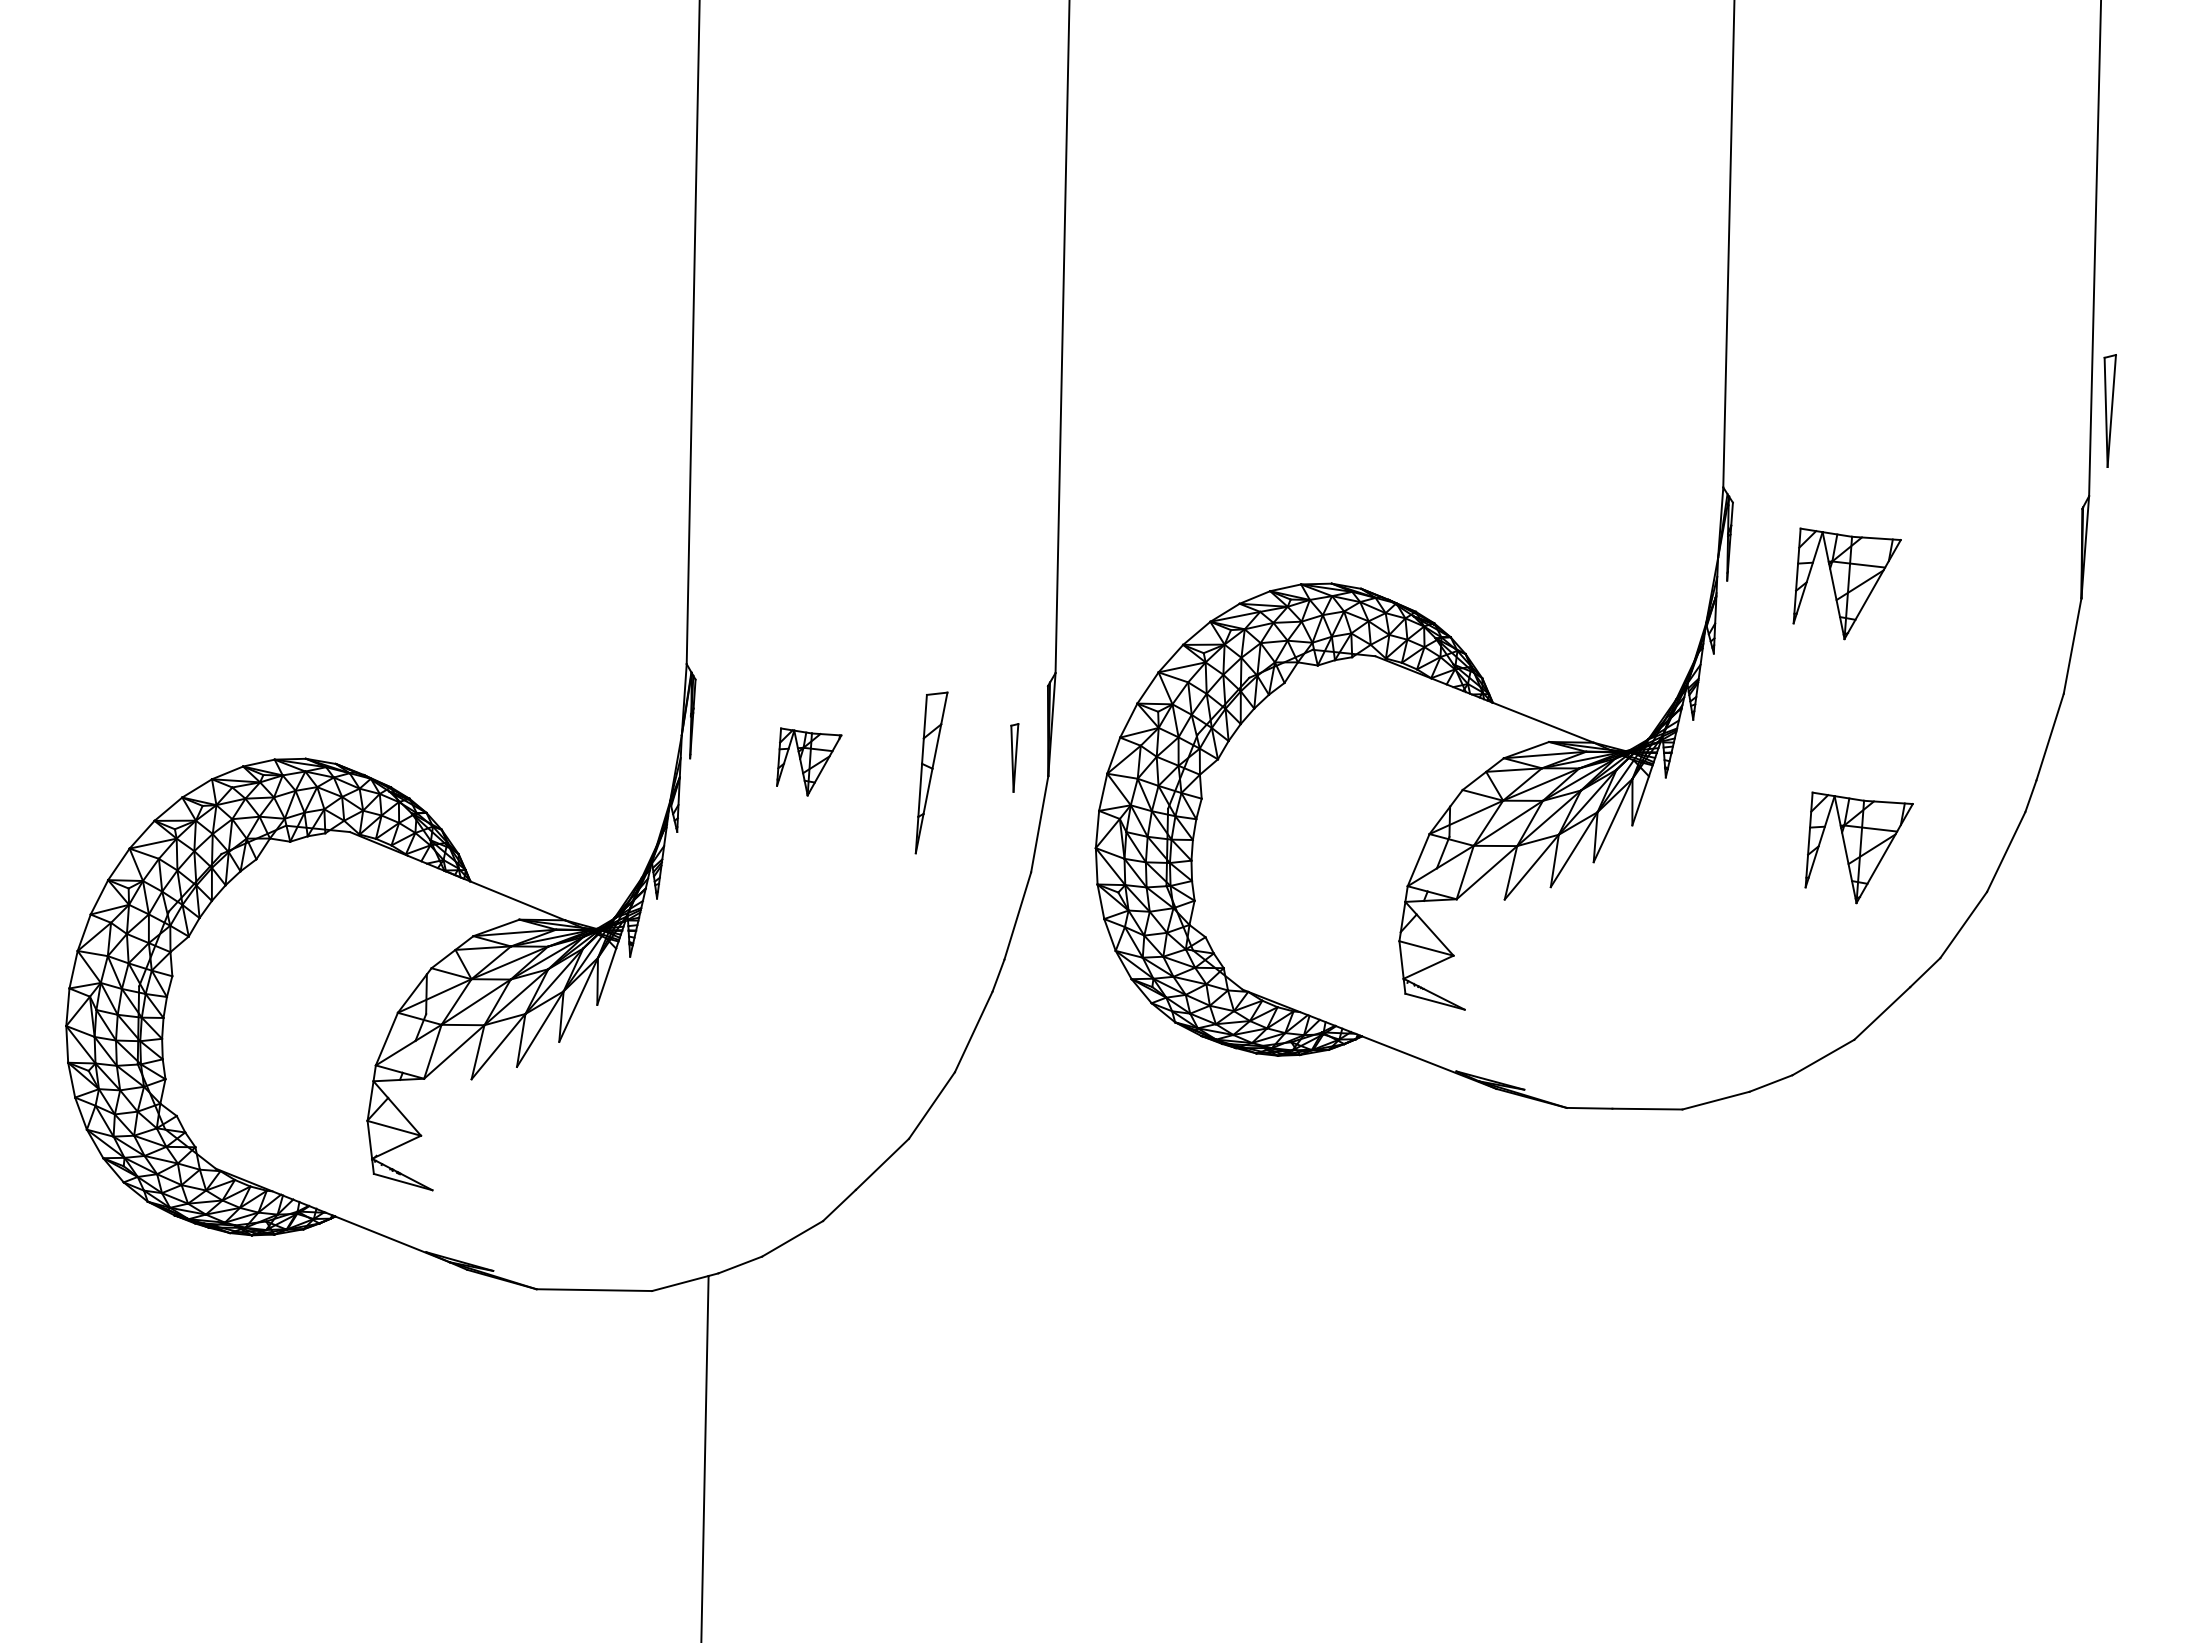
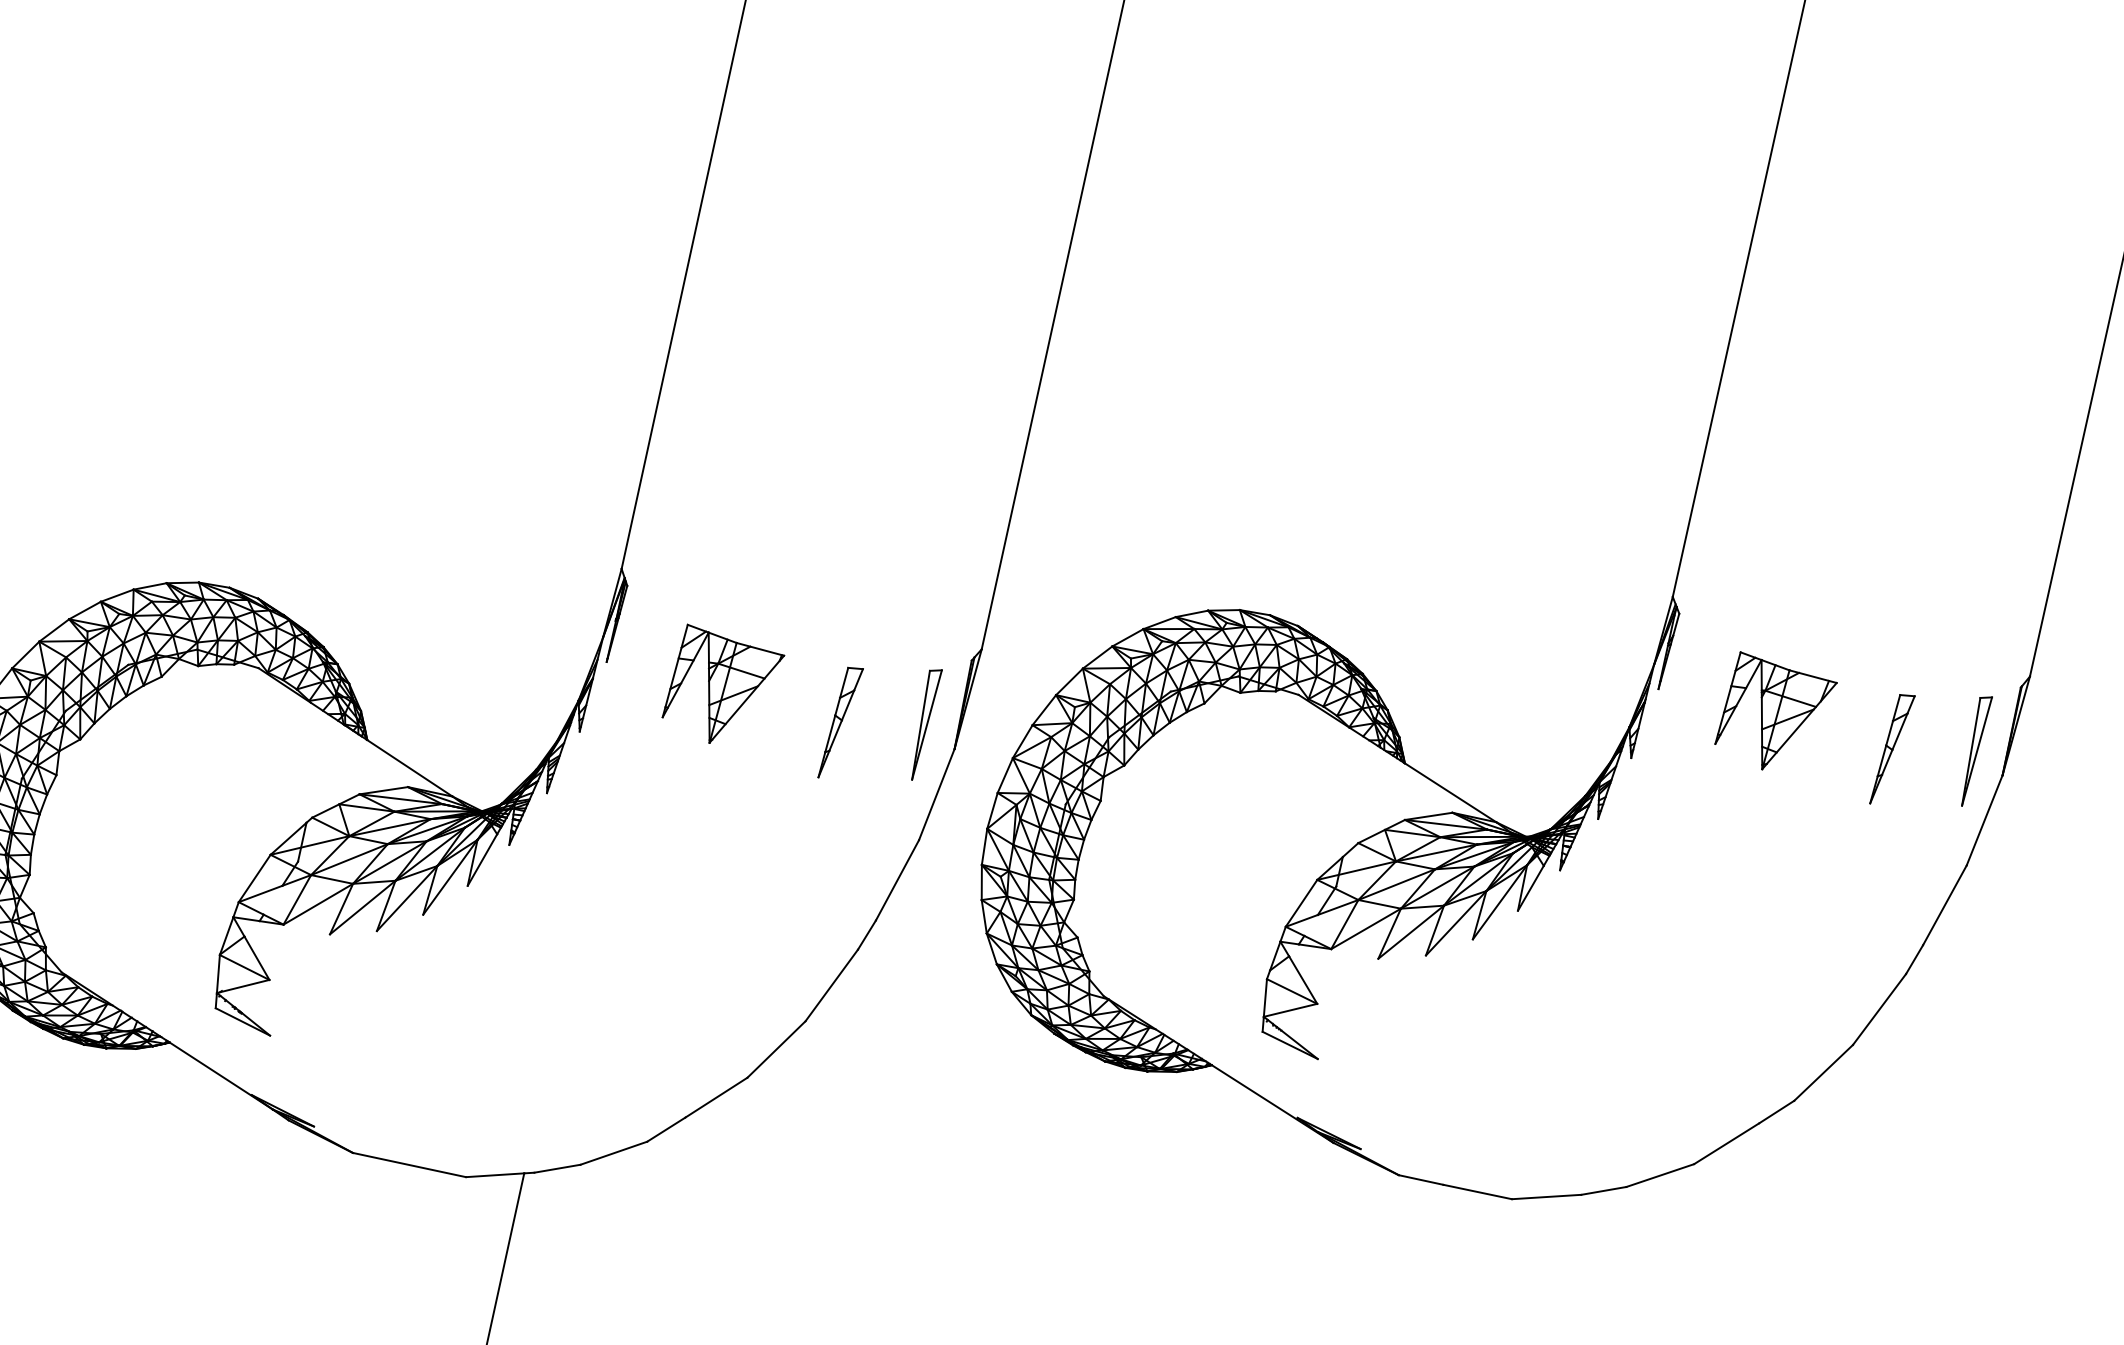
part: (2109, 410) -> (1974, 750), moved
part: (1968, 594) -> (1892, 749), added
part: (1014, 757) -> (925, 724), size x1.67
part: (808, 761) -> (722, 688), size x1.67
part: (931, 772) -> (840, 722), size x0.71
part: (1858, 847) -> (1735, 976), removed

